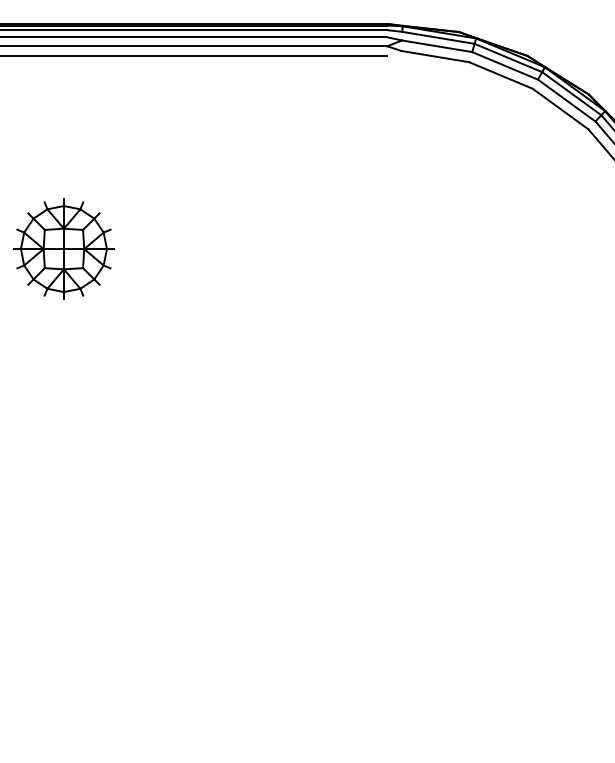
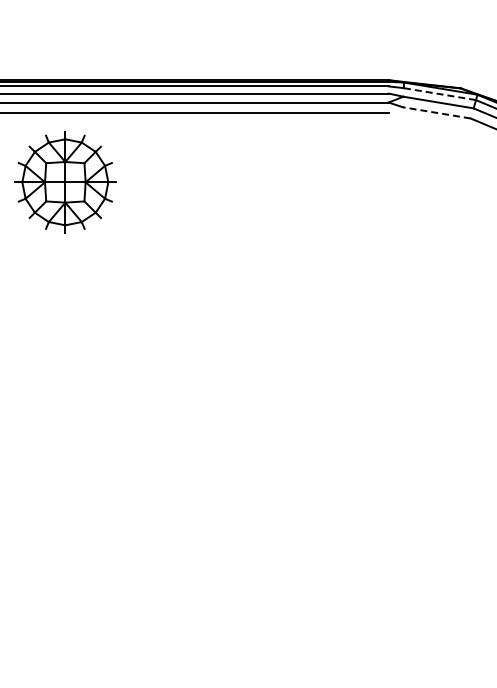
line: (438, 37) -> (439, 93), solid -> dashed
line: (434, 56) -> (435, 112), solid -> dashed
part: (63, 248) -> (64, 181), moved

